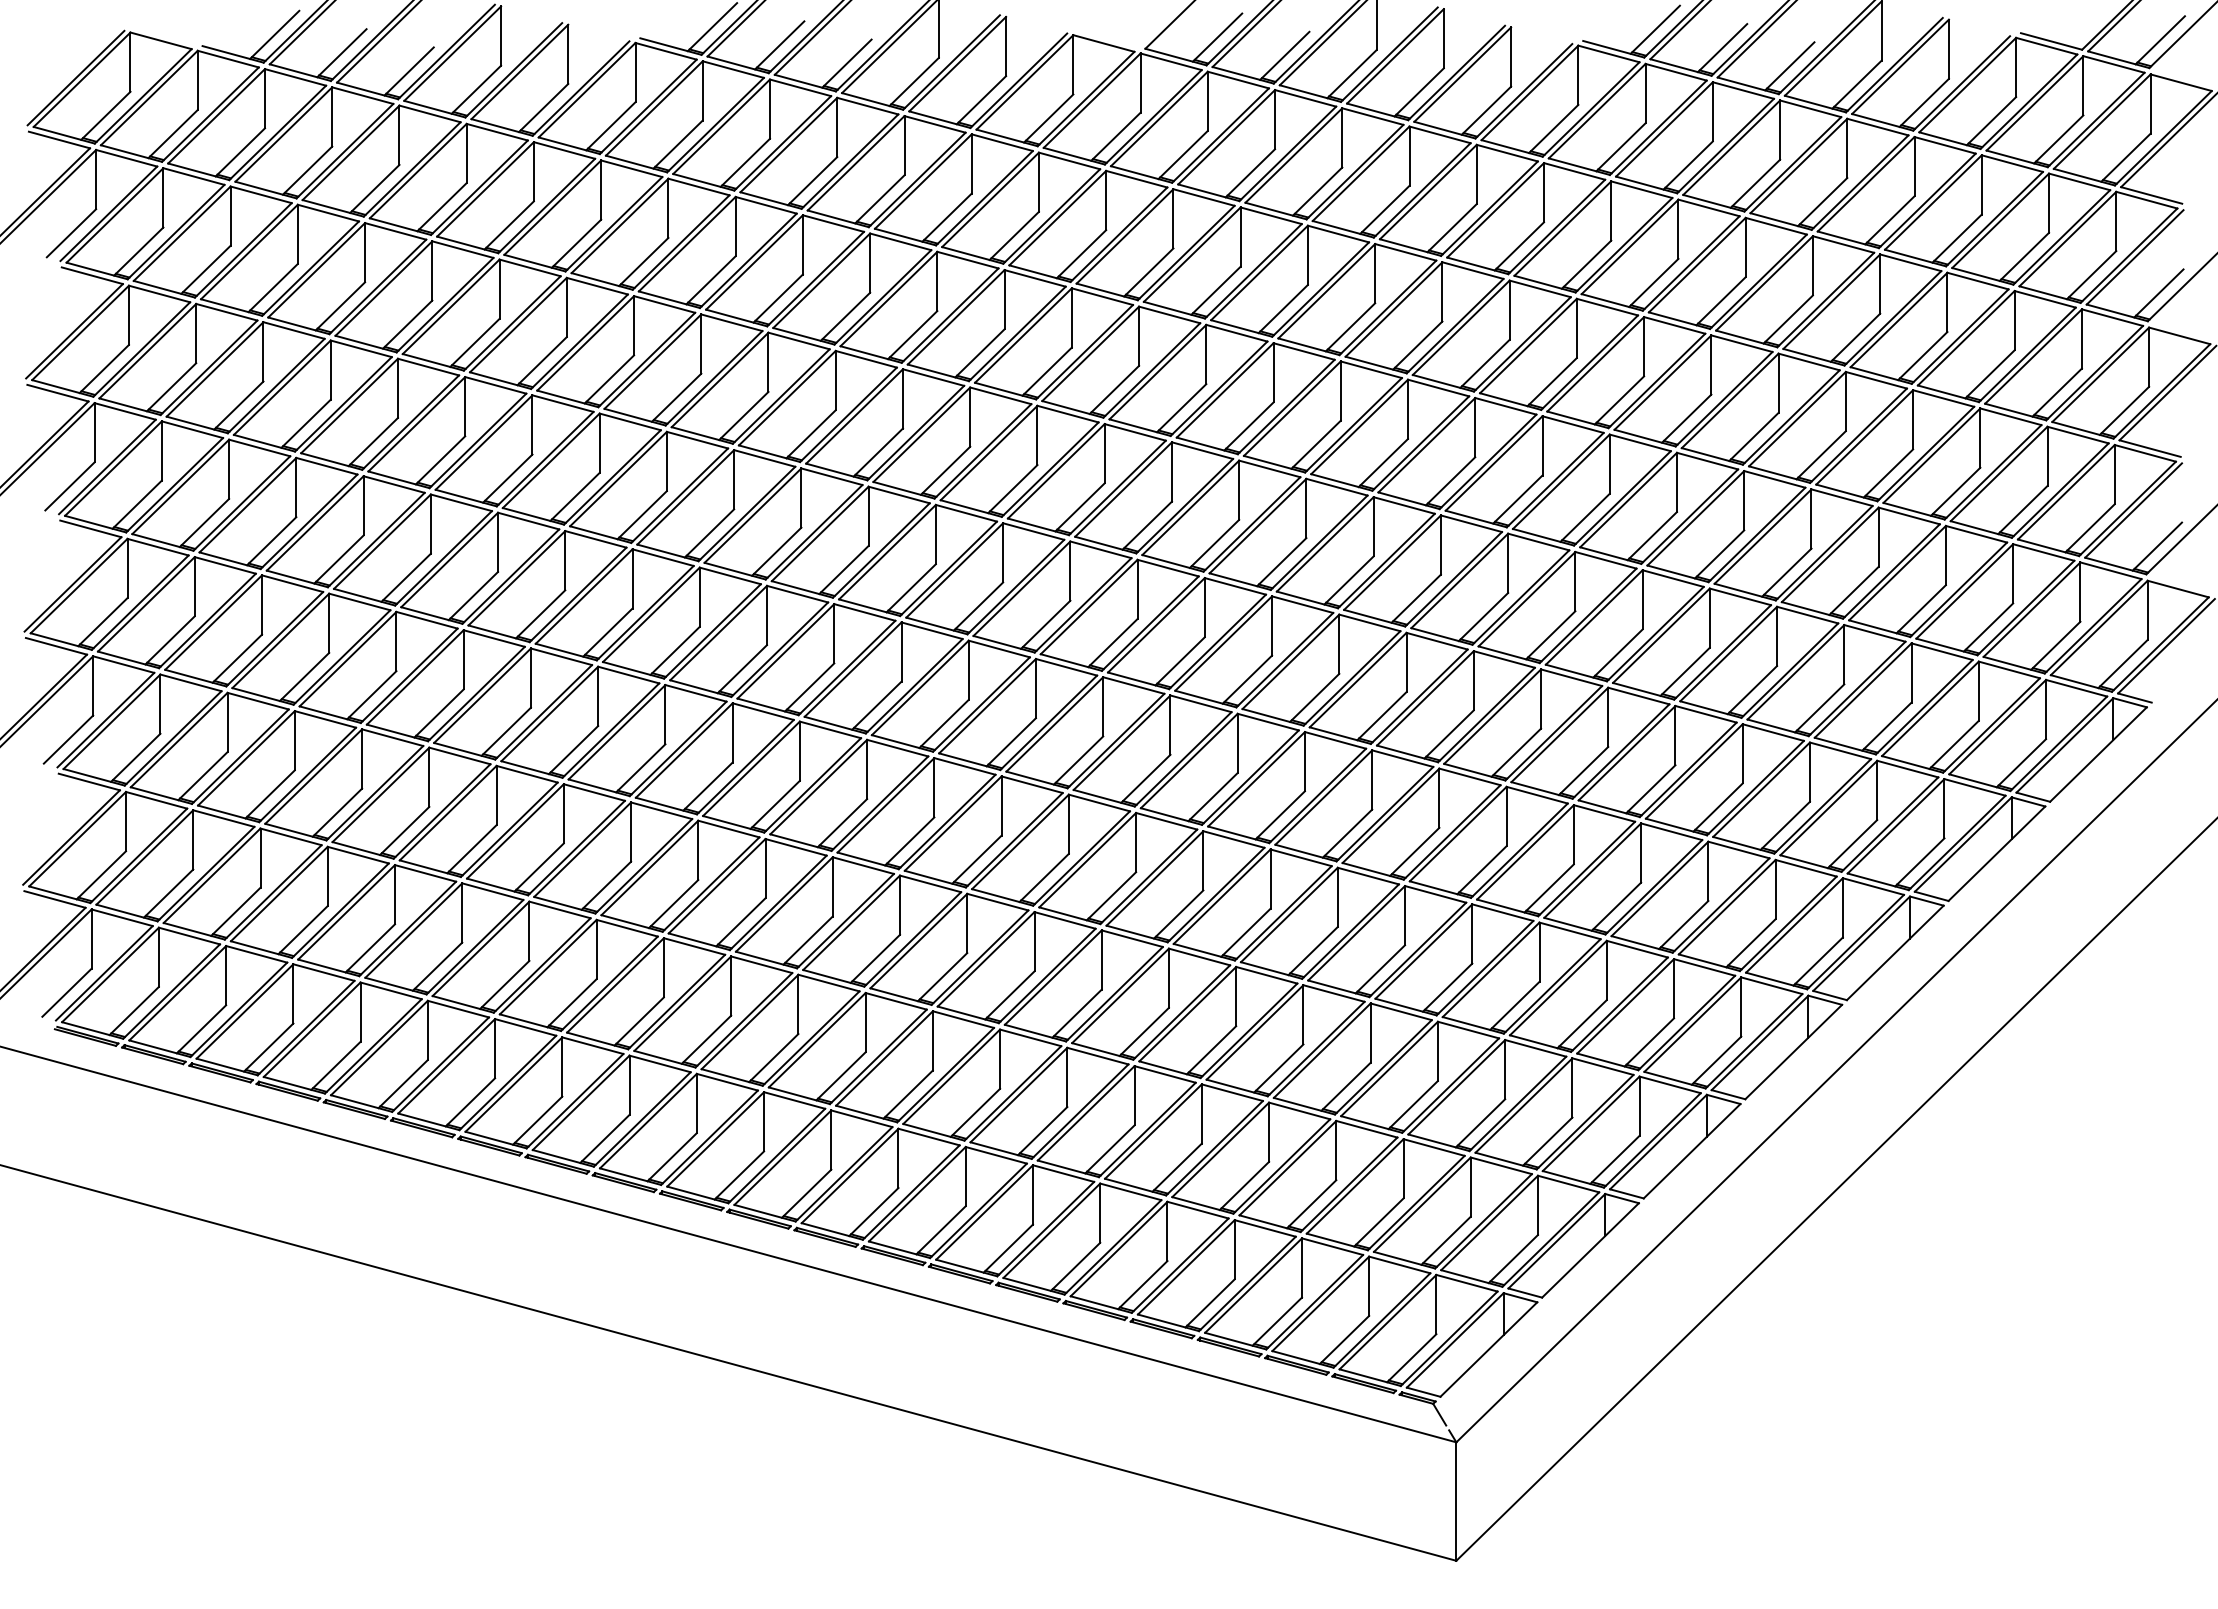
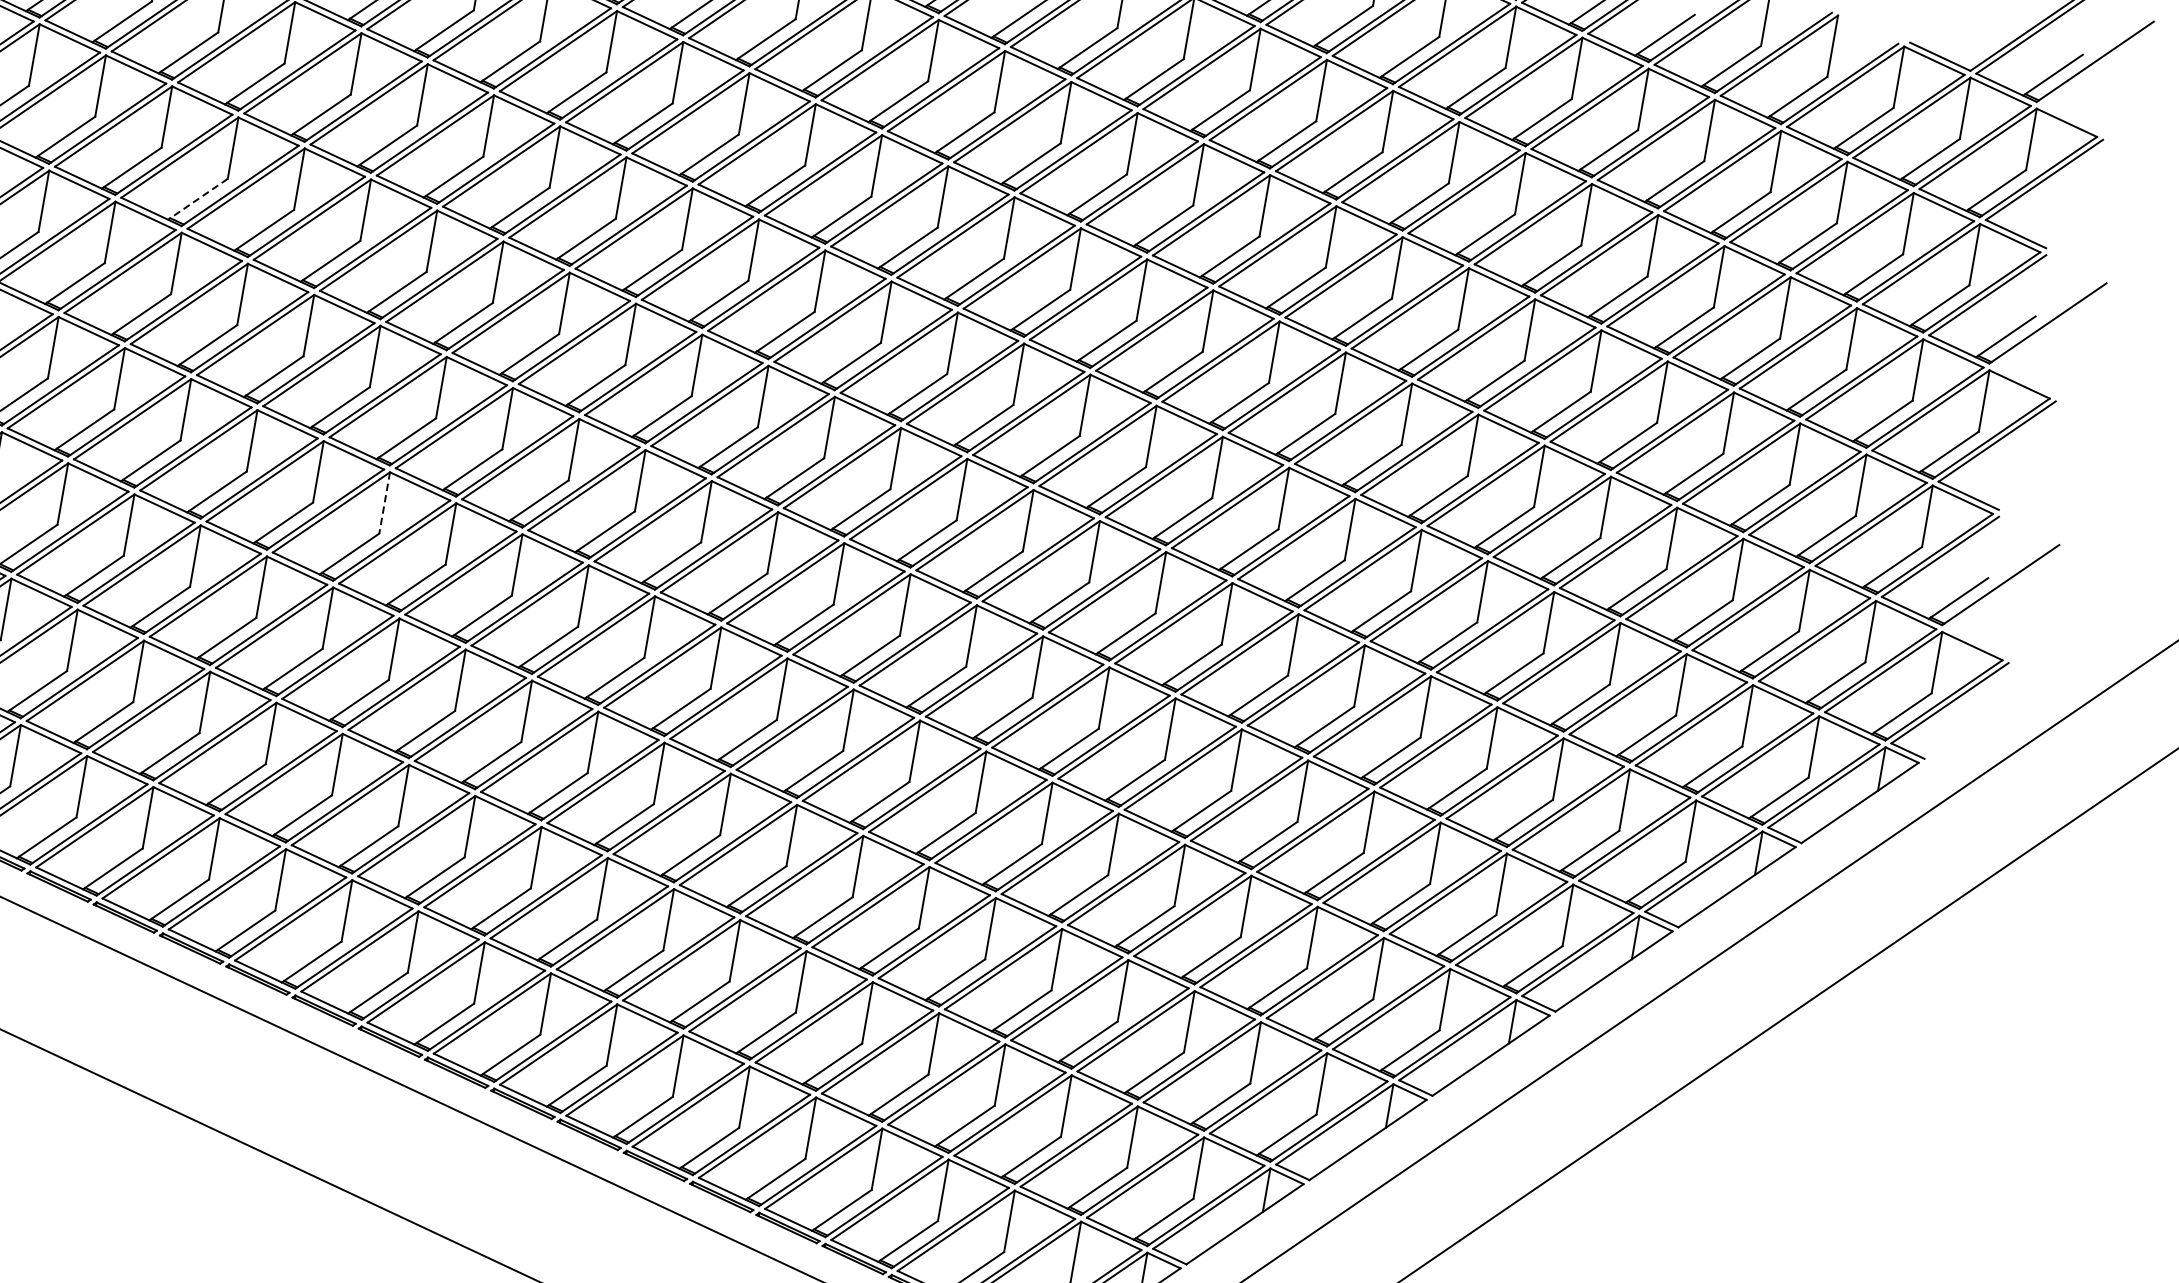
line: (440, 460) -> (197, 199), solid -> dashed
line: (665, 714) -> (384, 502), solid -> dashed

